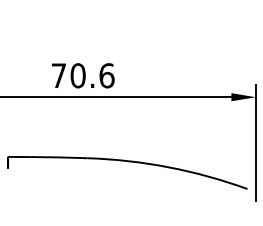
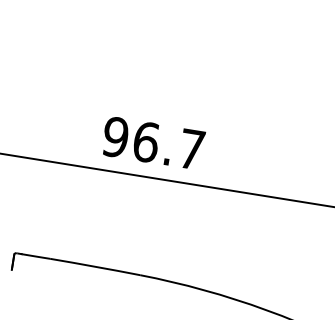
text: (82, 75) -> (153, 142), 70.6 -> 96.7

